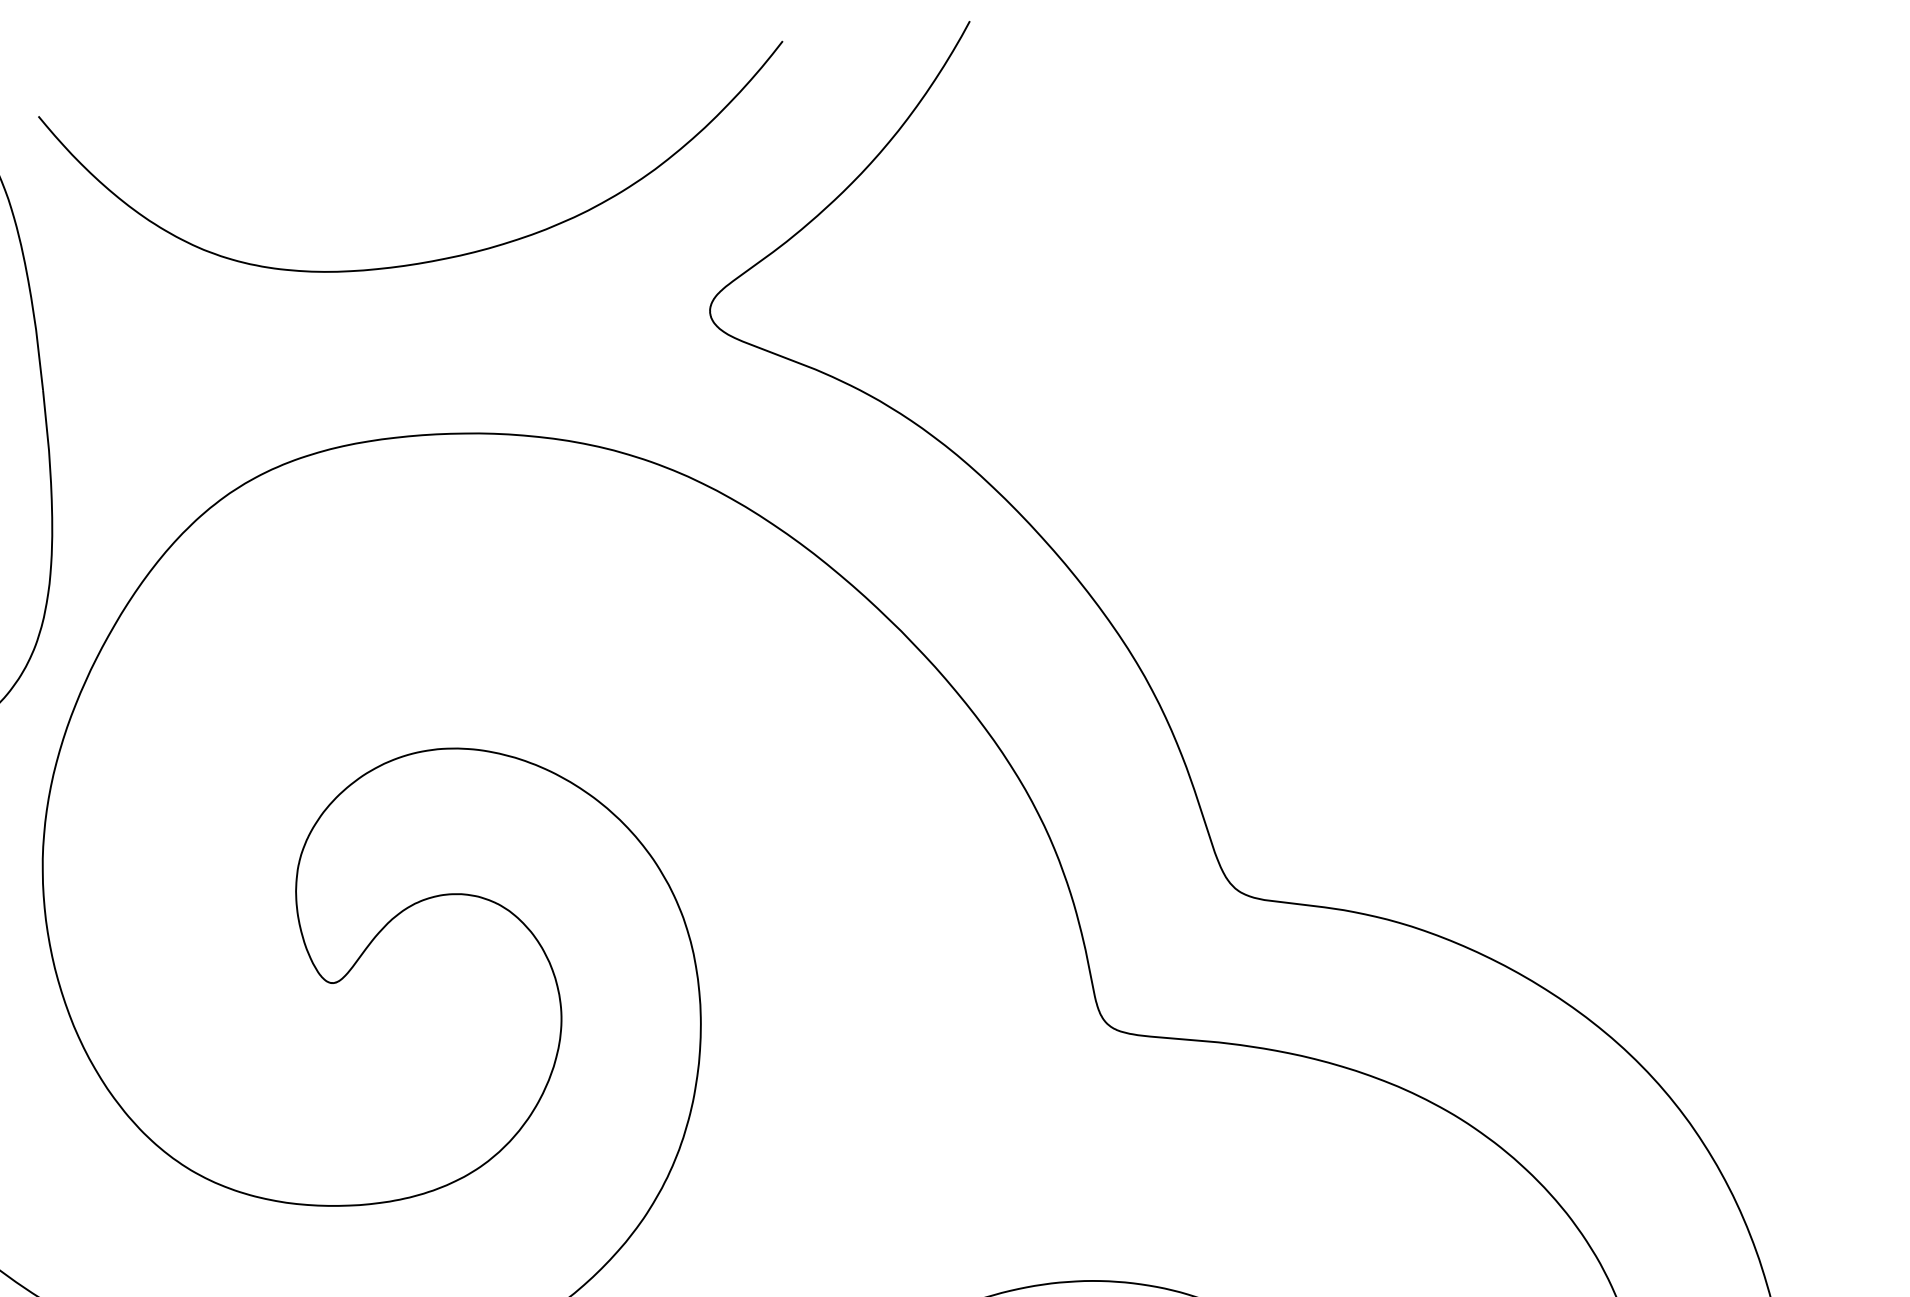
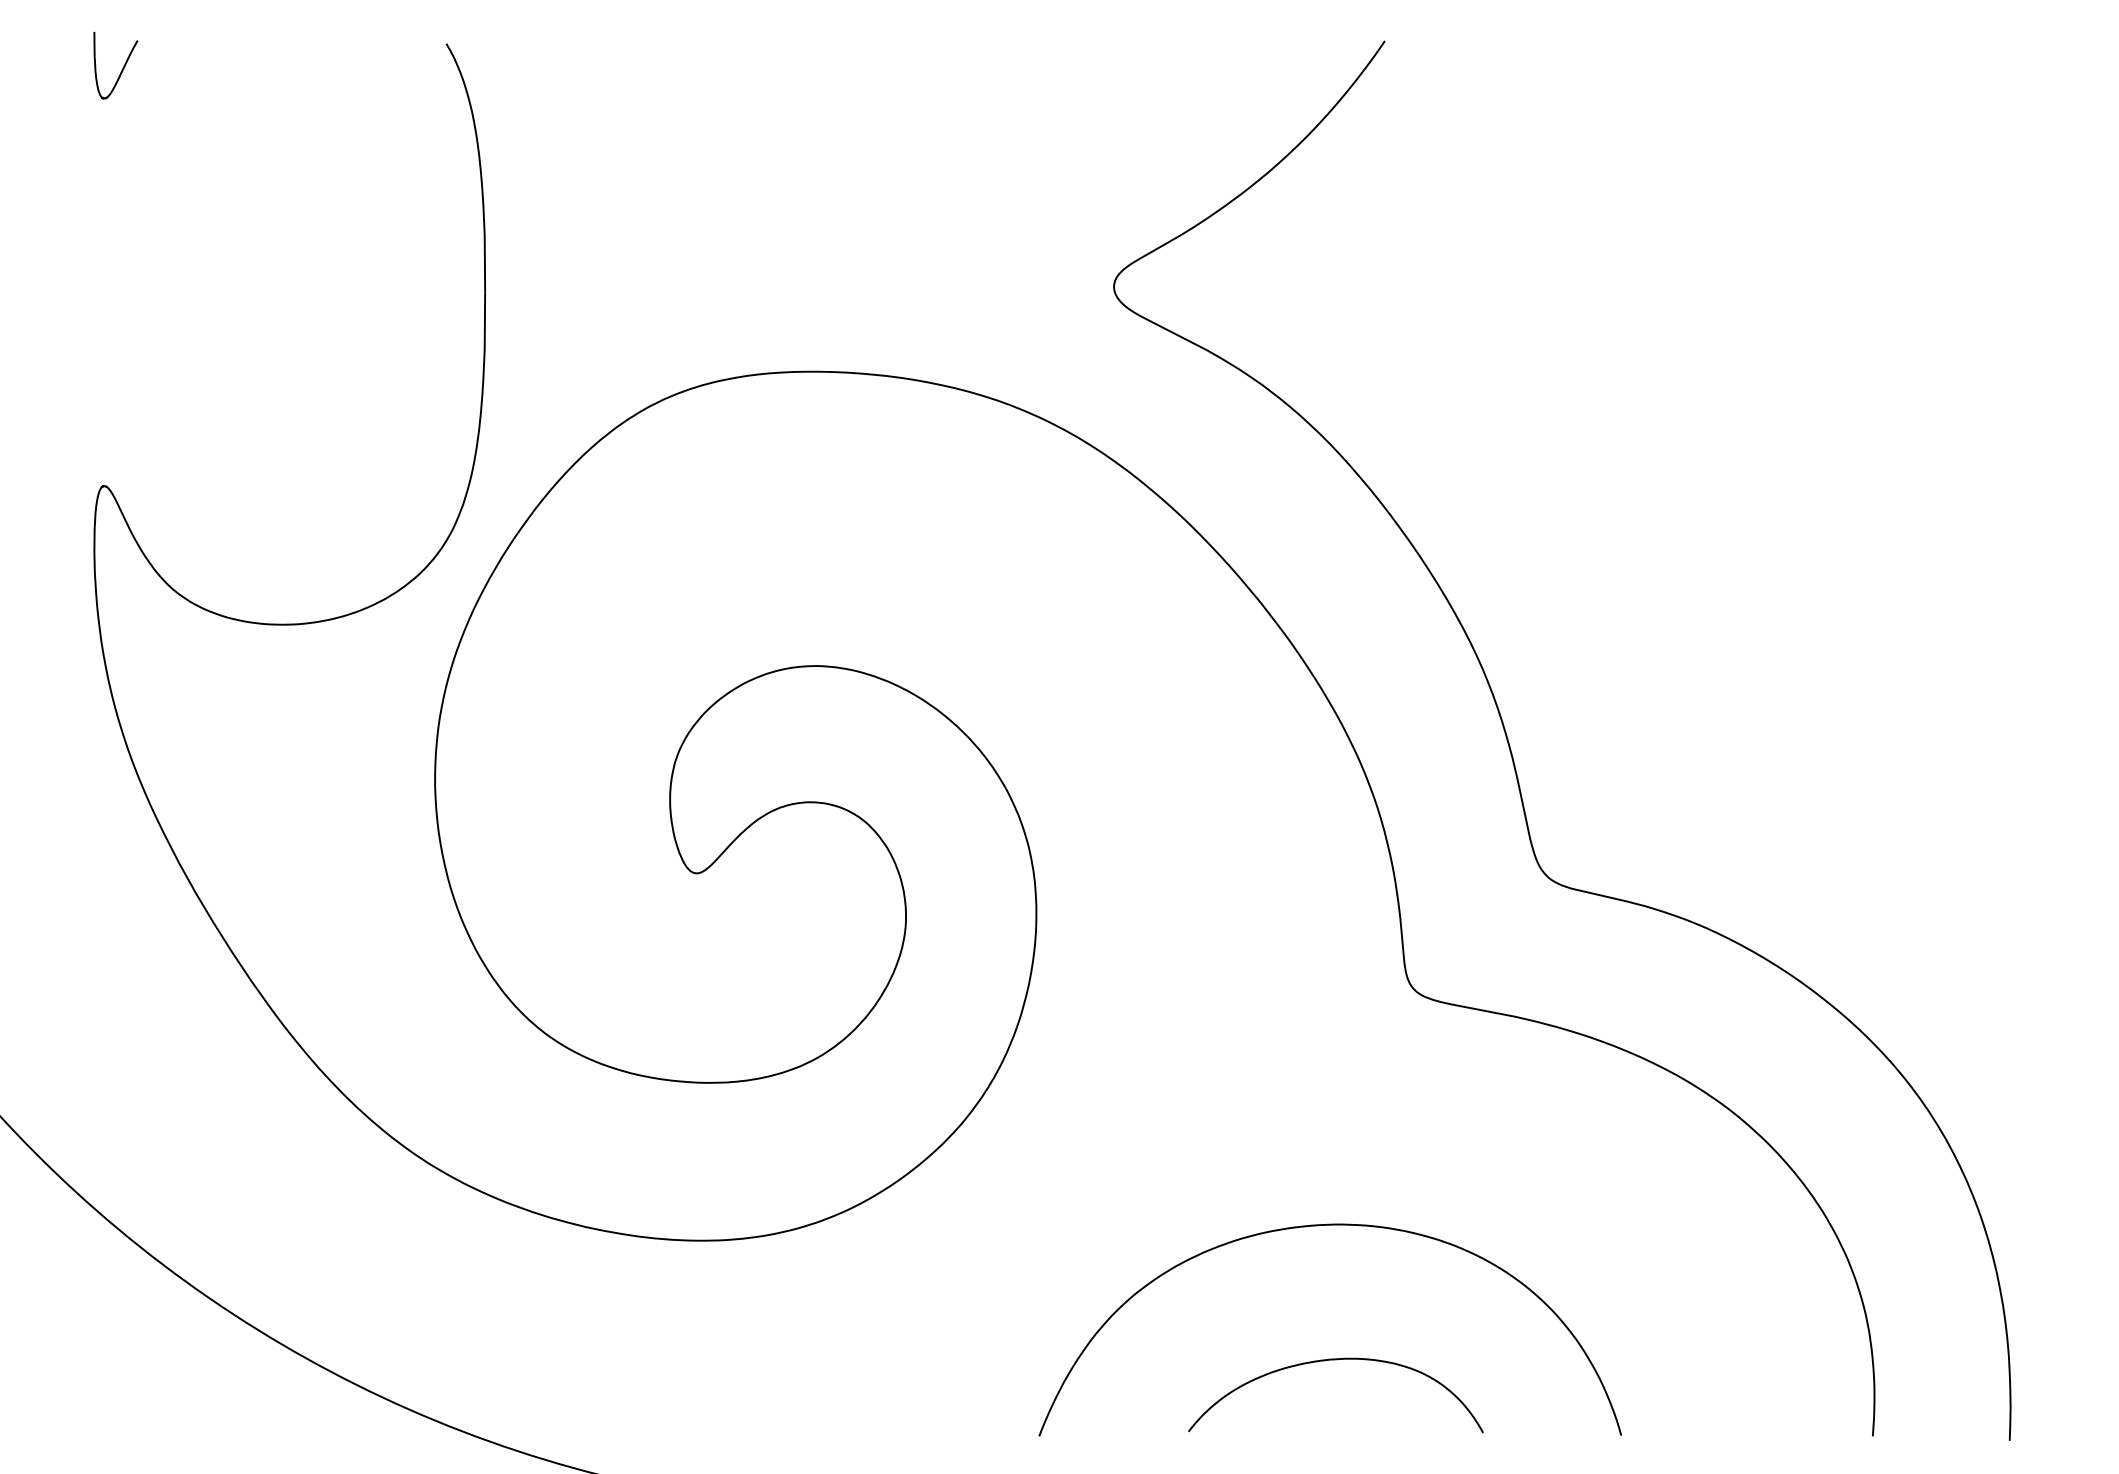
curve: (435, 259) -> (863, 209), removed

